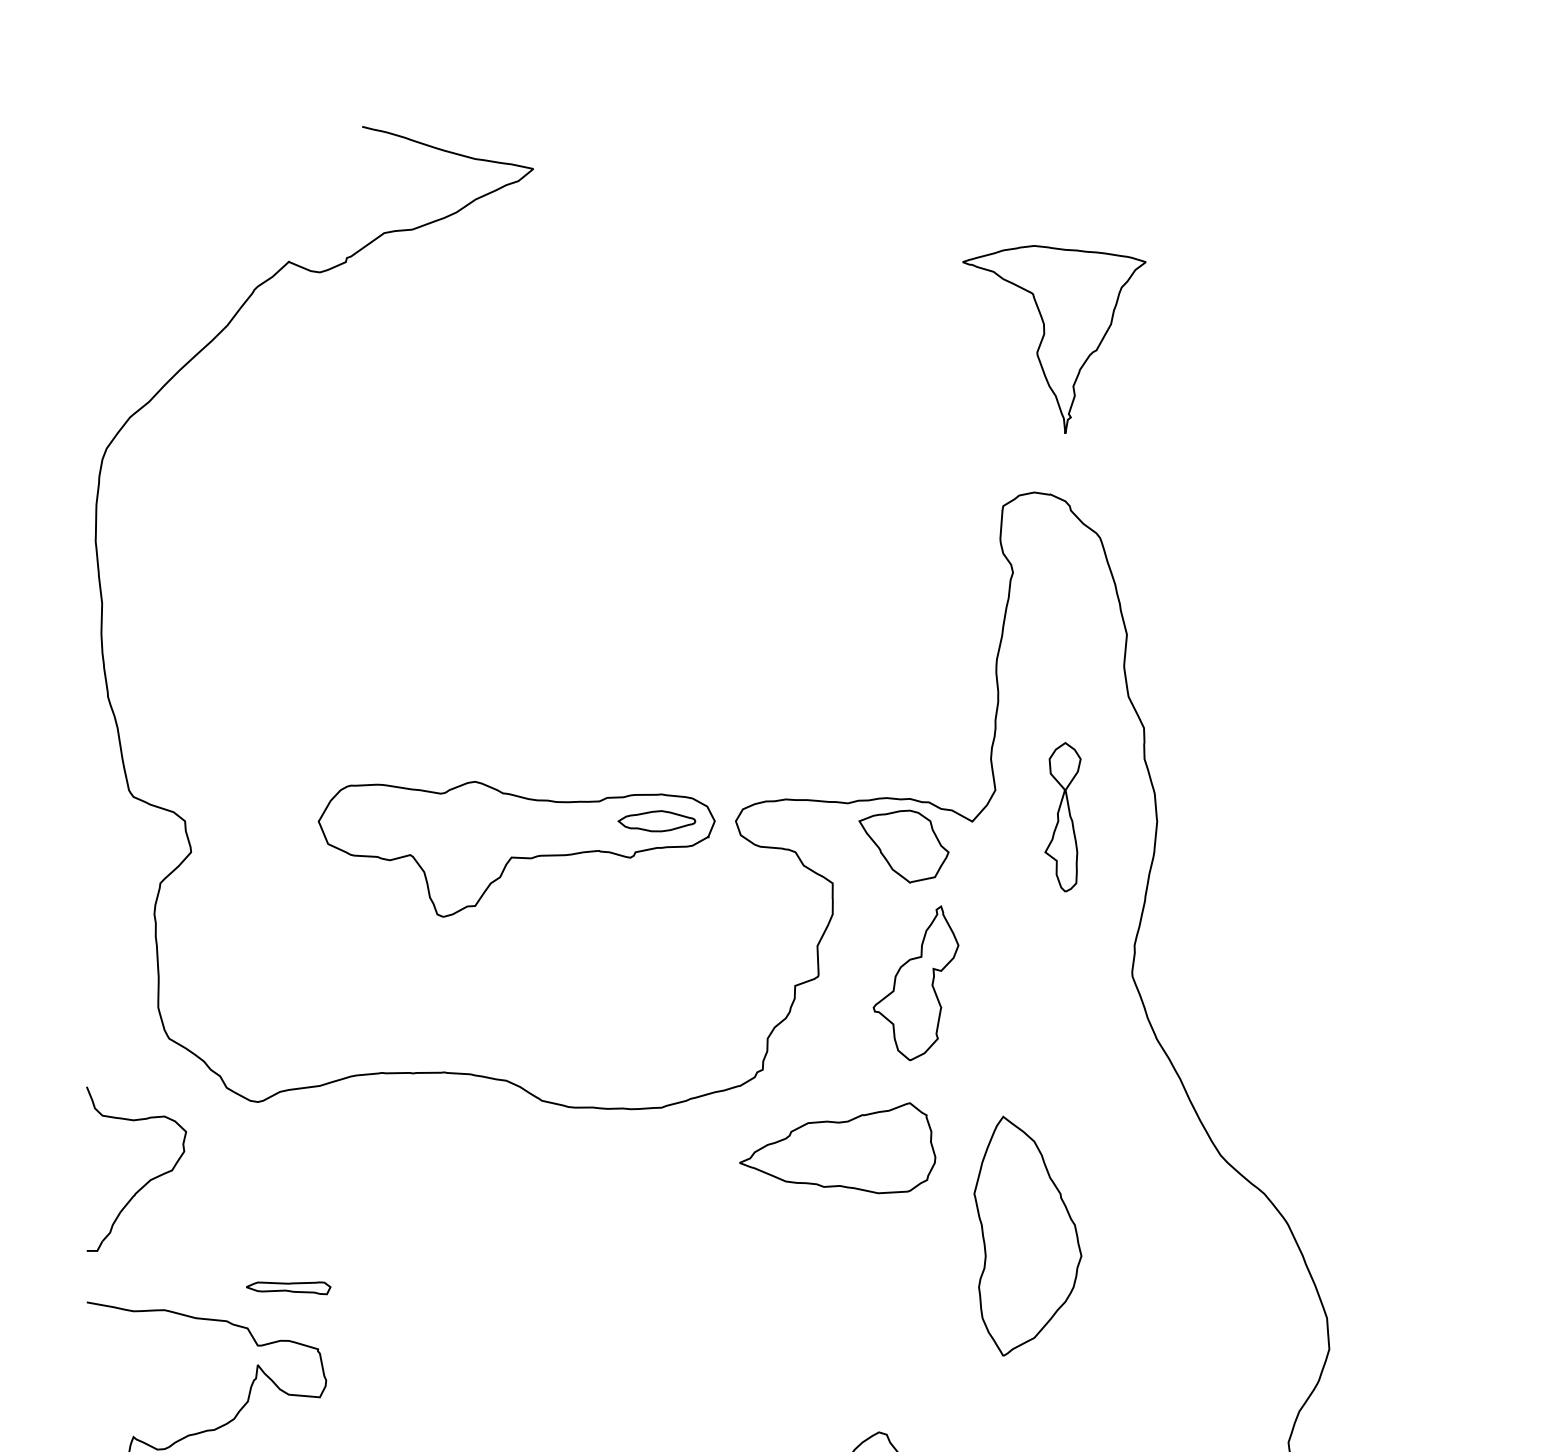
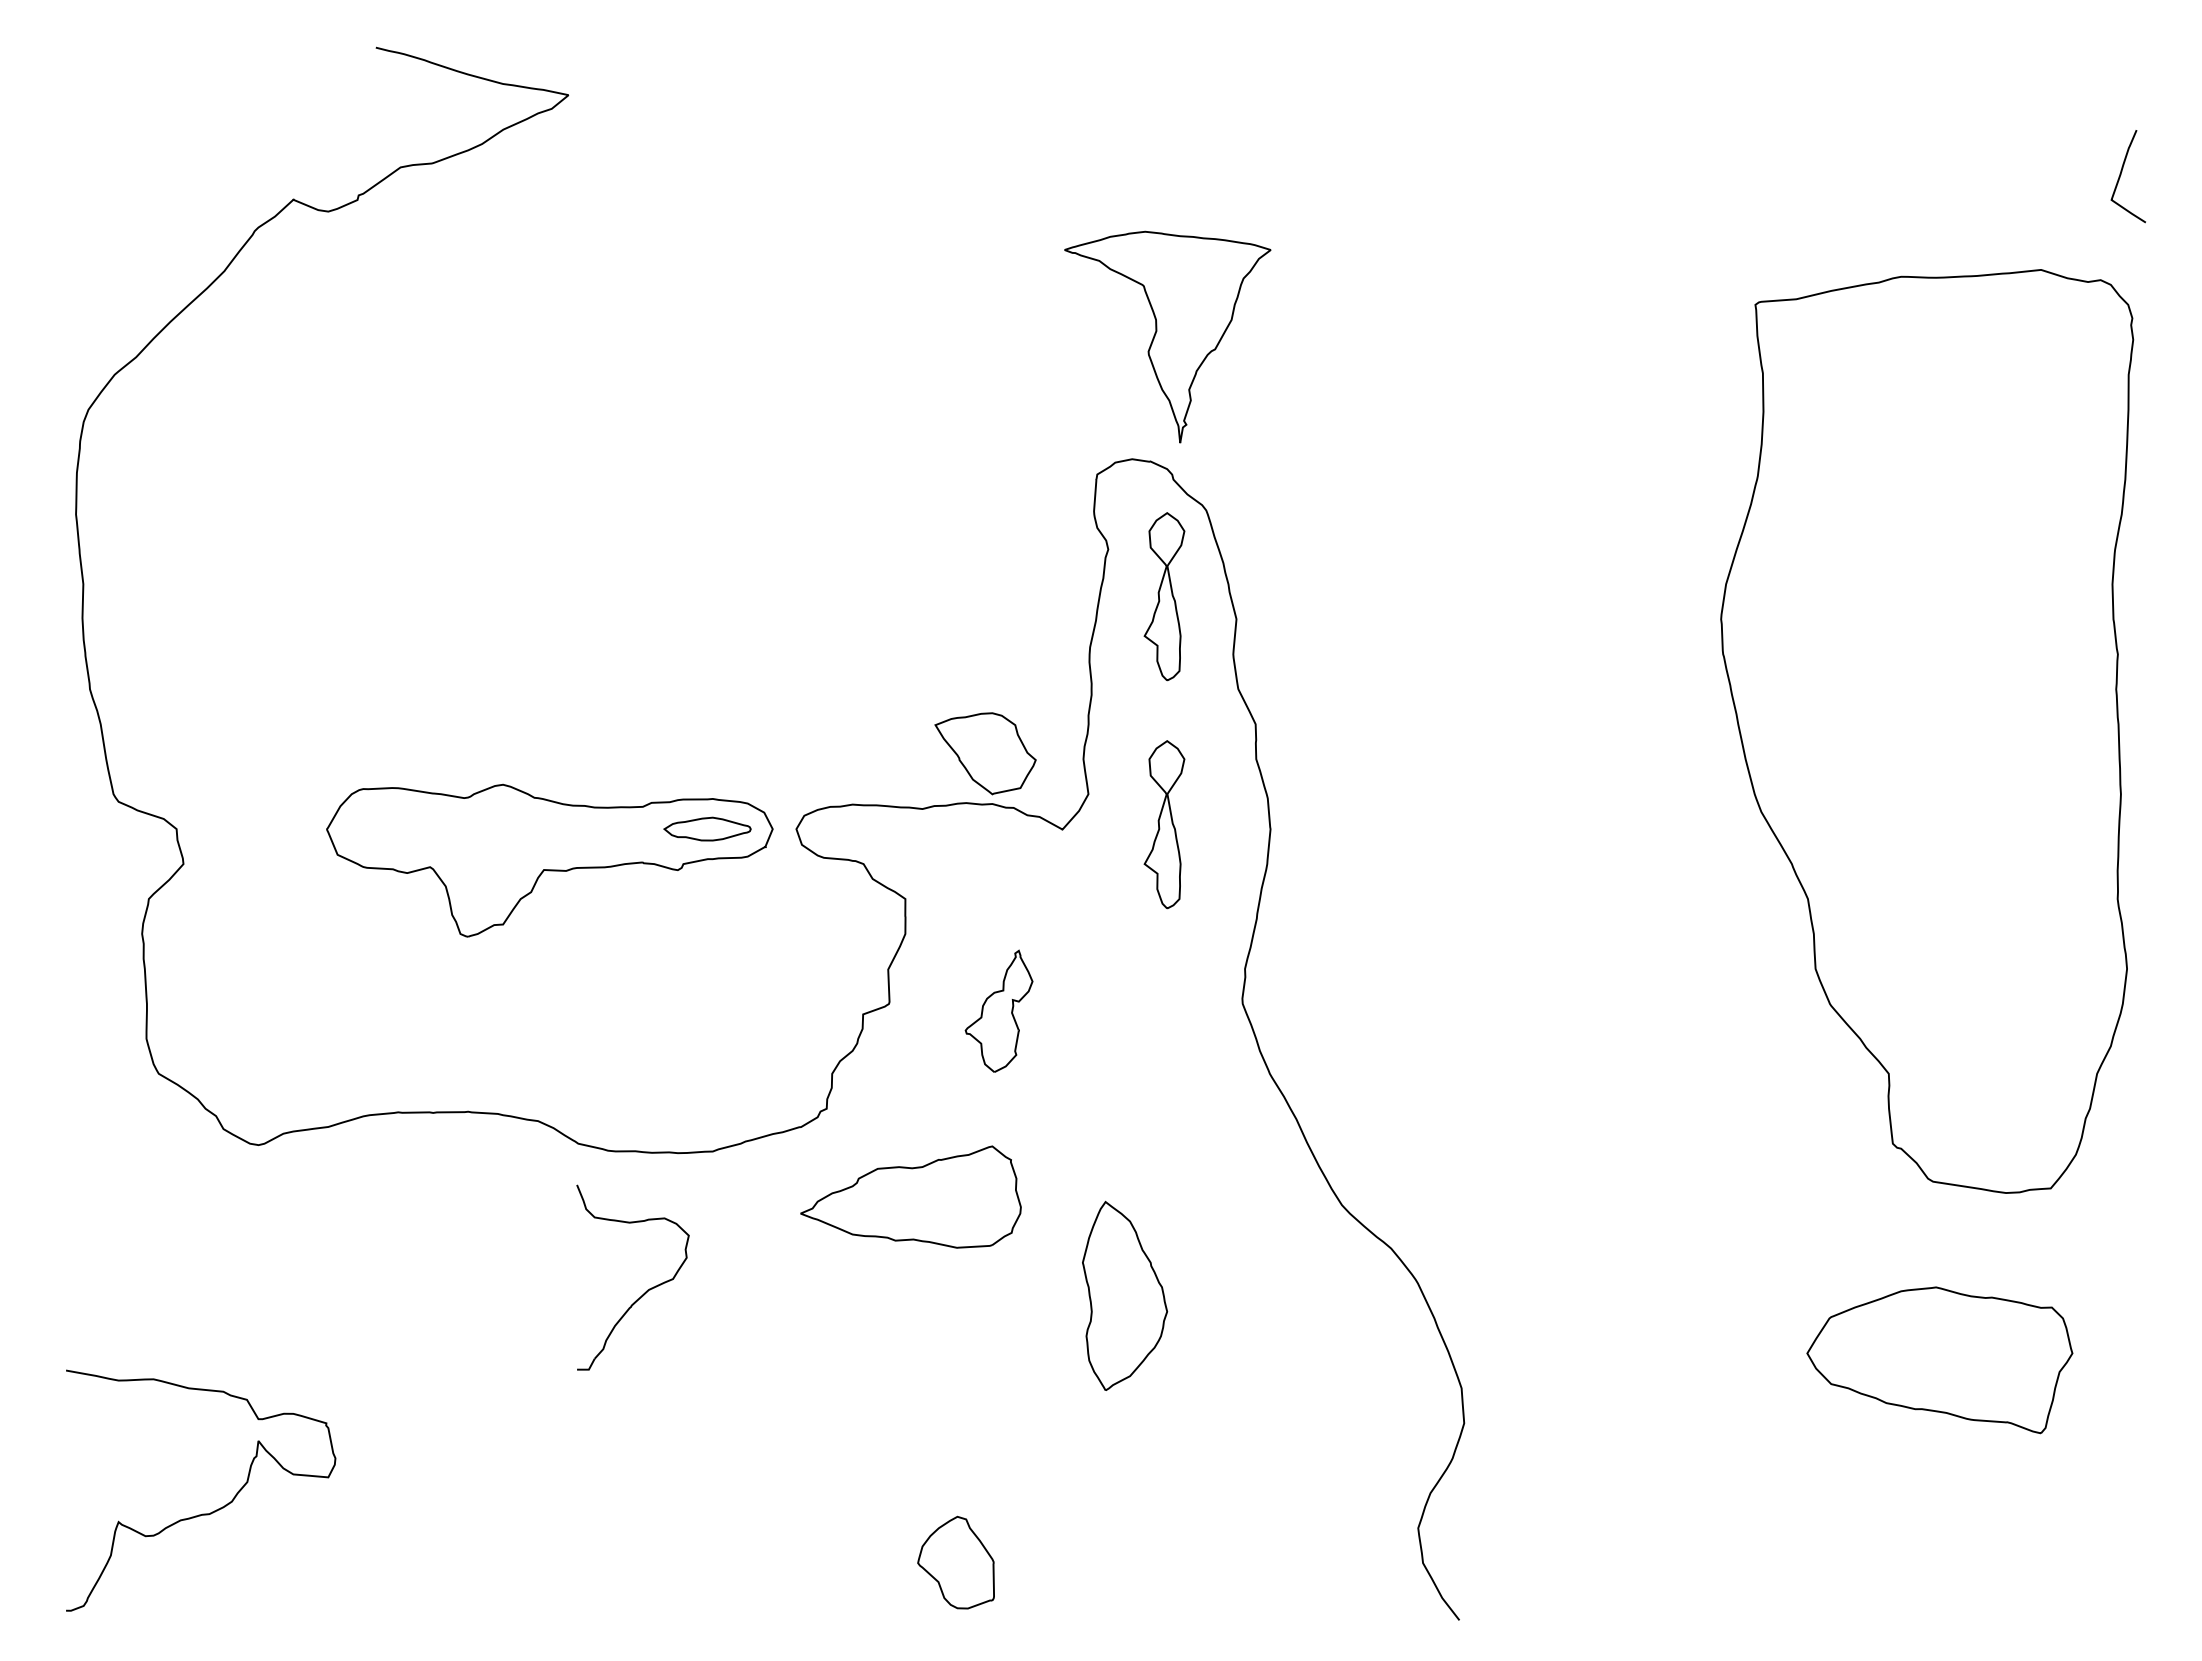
part: (1054, 338) -> (1167, 336), moved
part: (1063, 614) -> (1164, 596), added
part: (903, 846) -> (985, 753), moved
part: (915, 982) -> (998, 1010), size x0.7
part: (148, 1180) -> (646, 1290), moved
part: (1027, 1235) -> (1124, 1295), size x0.7
part: (288, 1288) -> (293, 1354), removed

